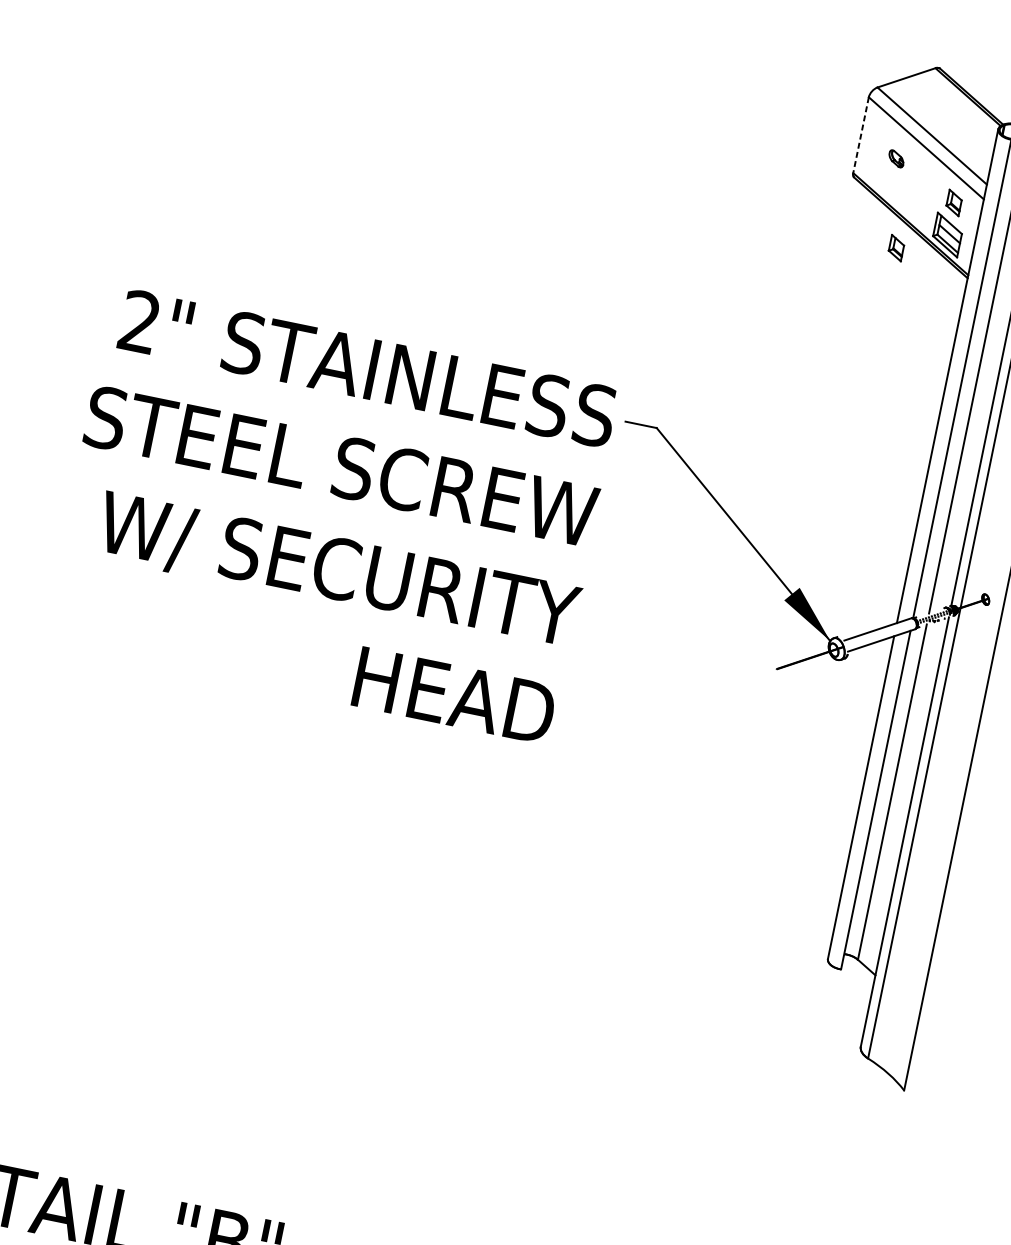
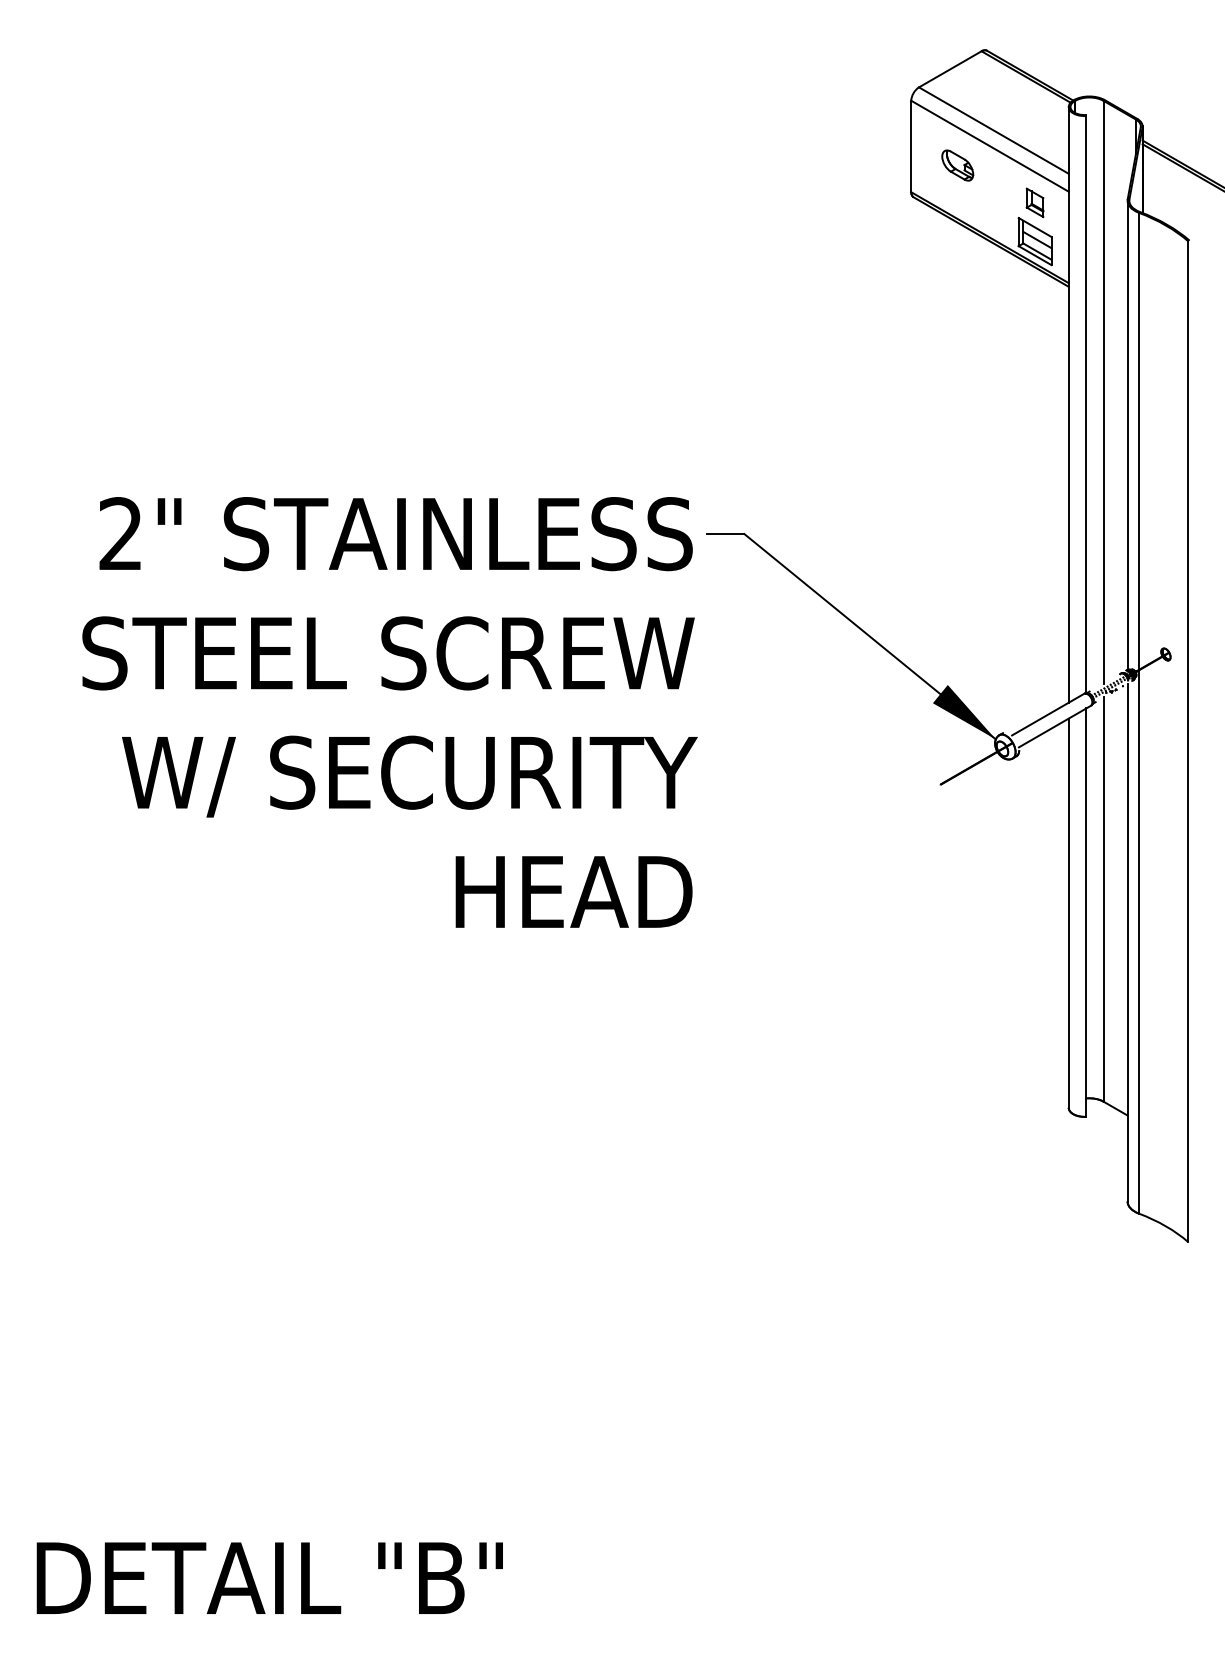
line: (861, 135) -> (911, 146), dashed -> solid
part: (896, 158) -> (957, 165), size x1.67
part: (896, 247) -> (978, 268), removed

